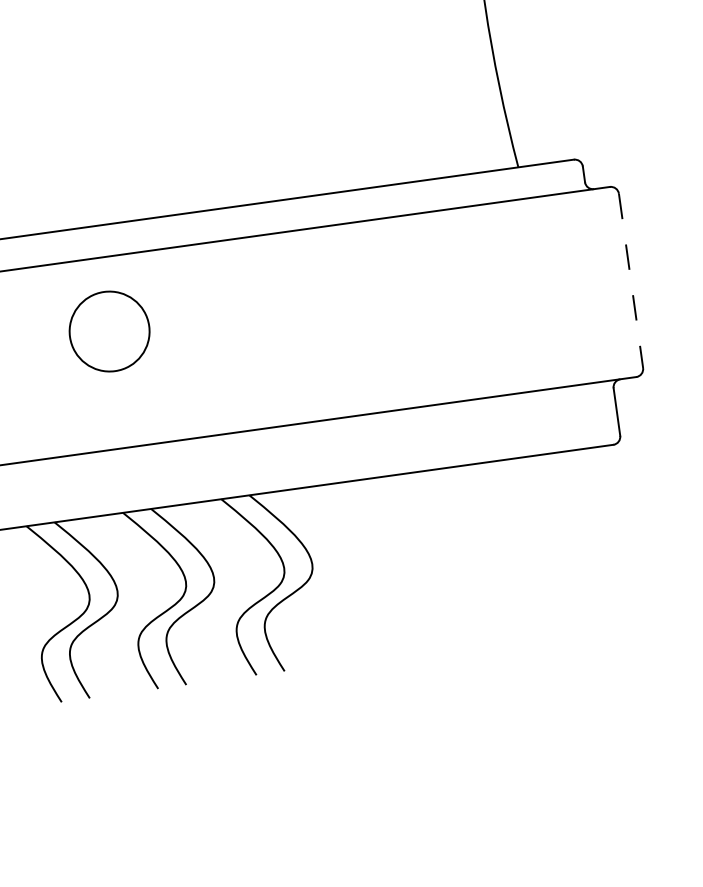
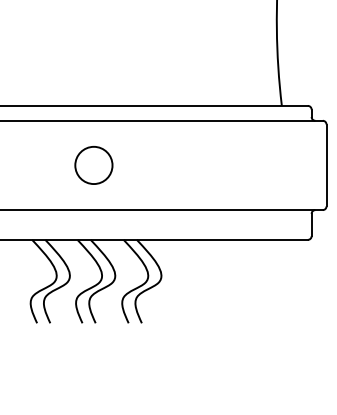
line: (630, 281) -> (326, 165), dashed -> solid
circle: (108, 331) -> (93, 165), moved

